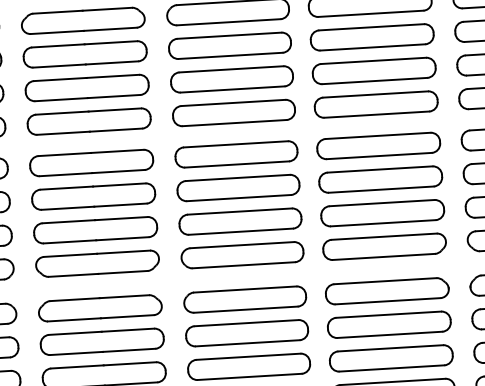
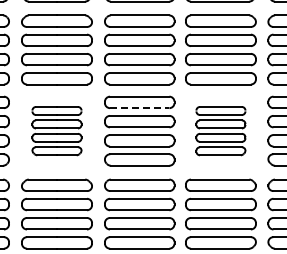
line: (236, 165) -> (139, 108), solid -> dashed
part: (380, 195) -> (220, 130), size x0.7
part: (93, 212) -> (56, 130), size x0.7

